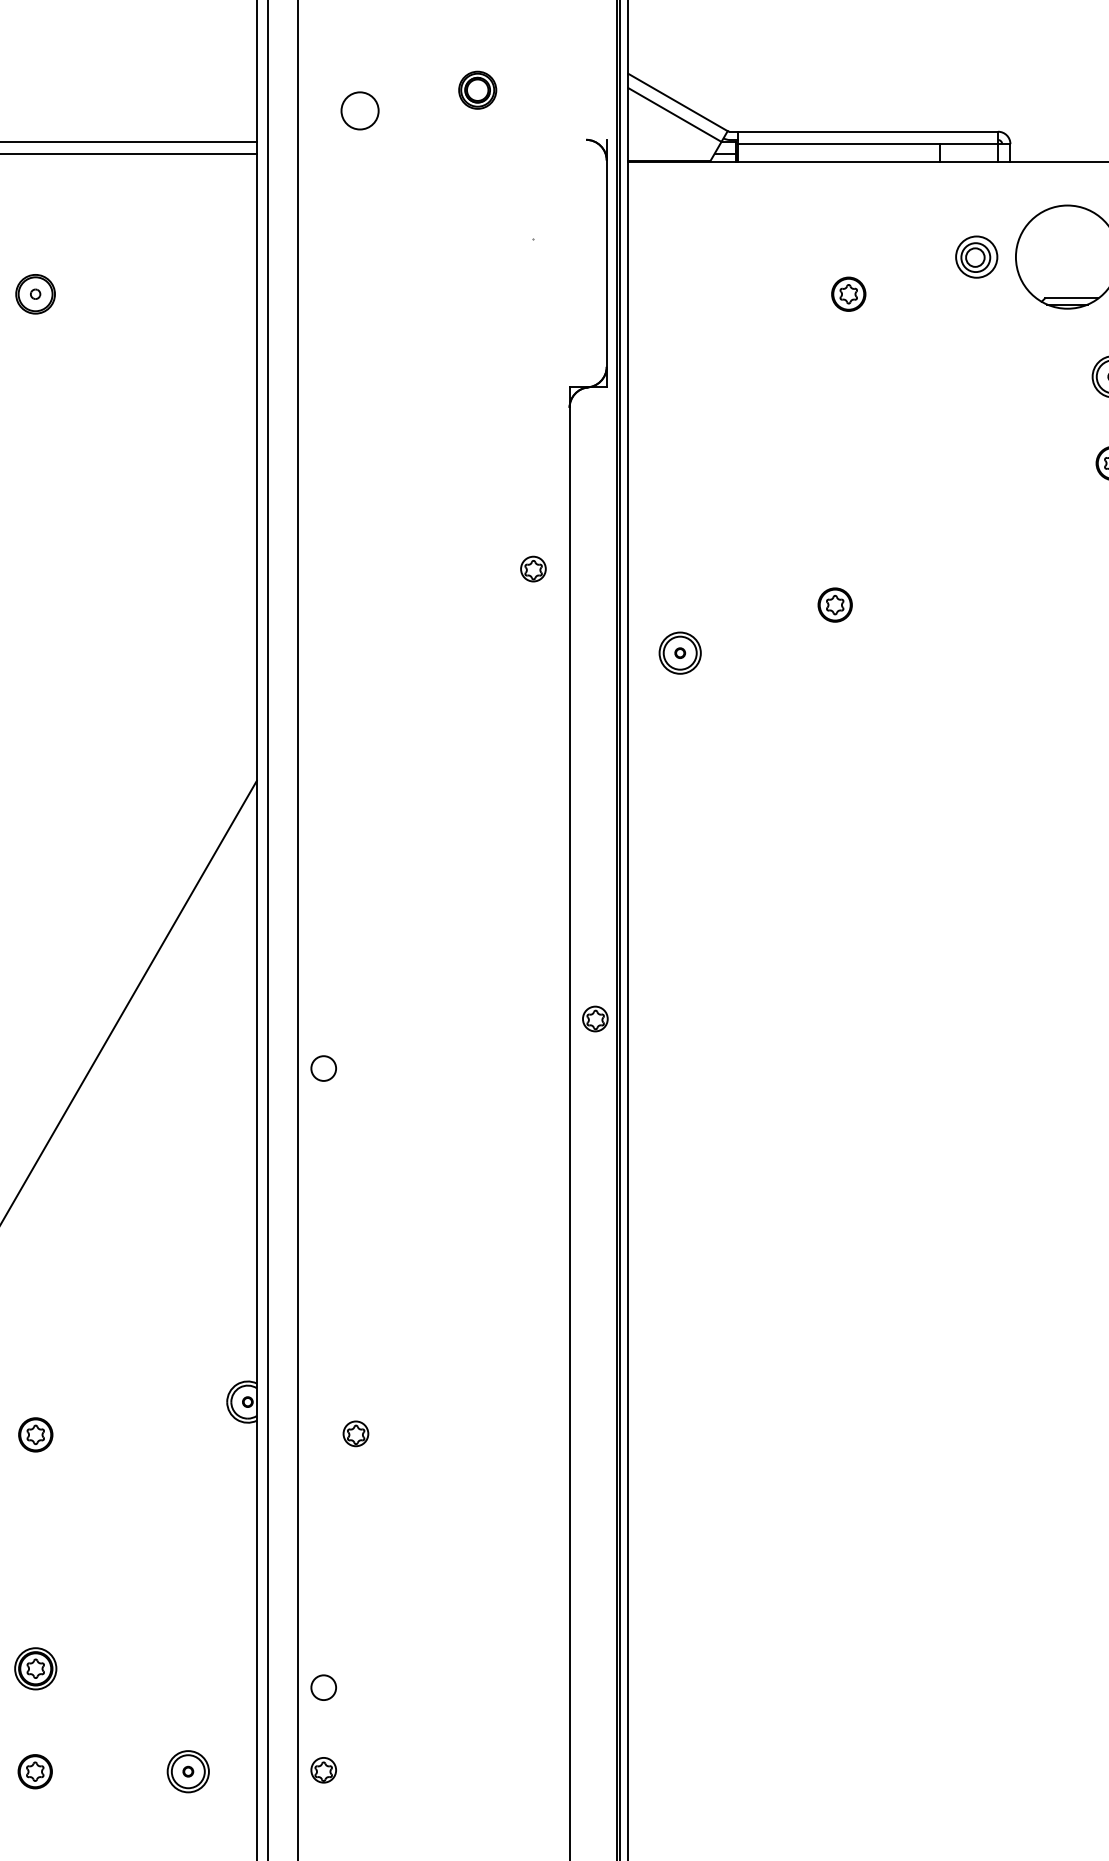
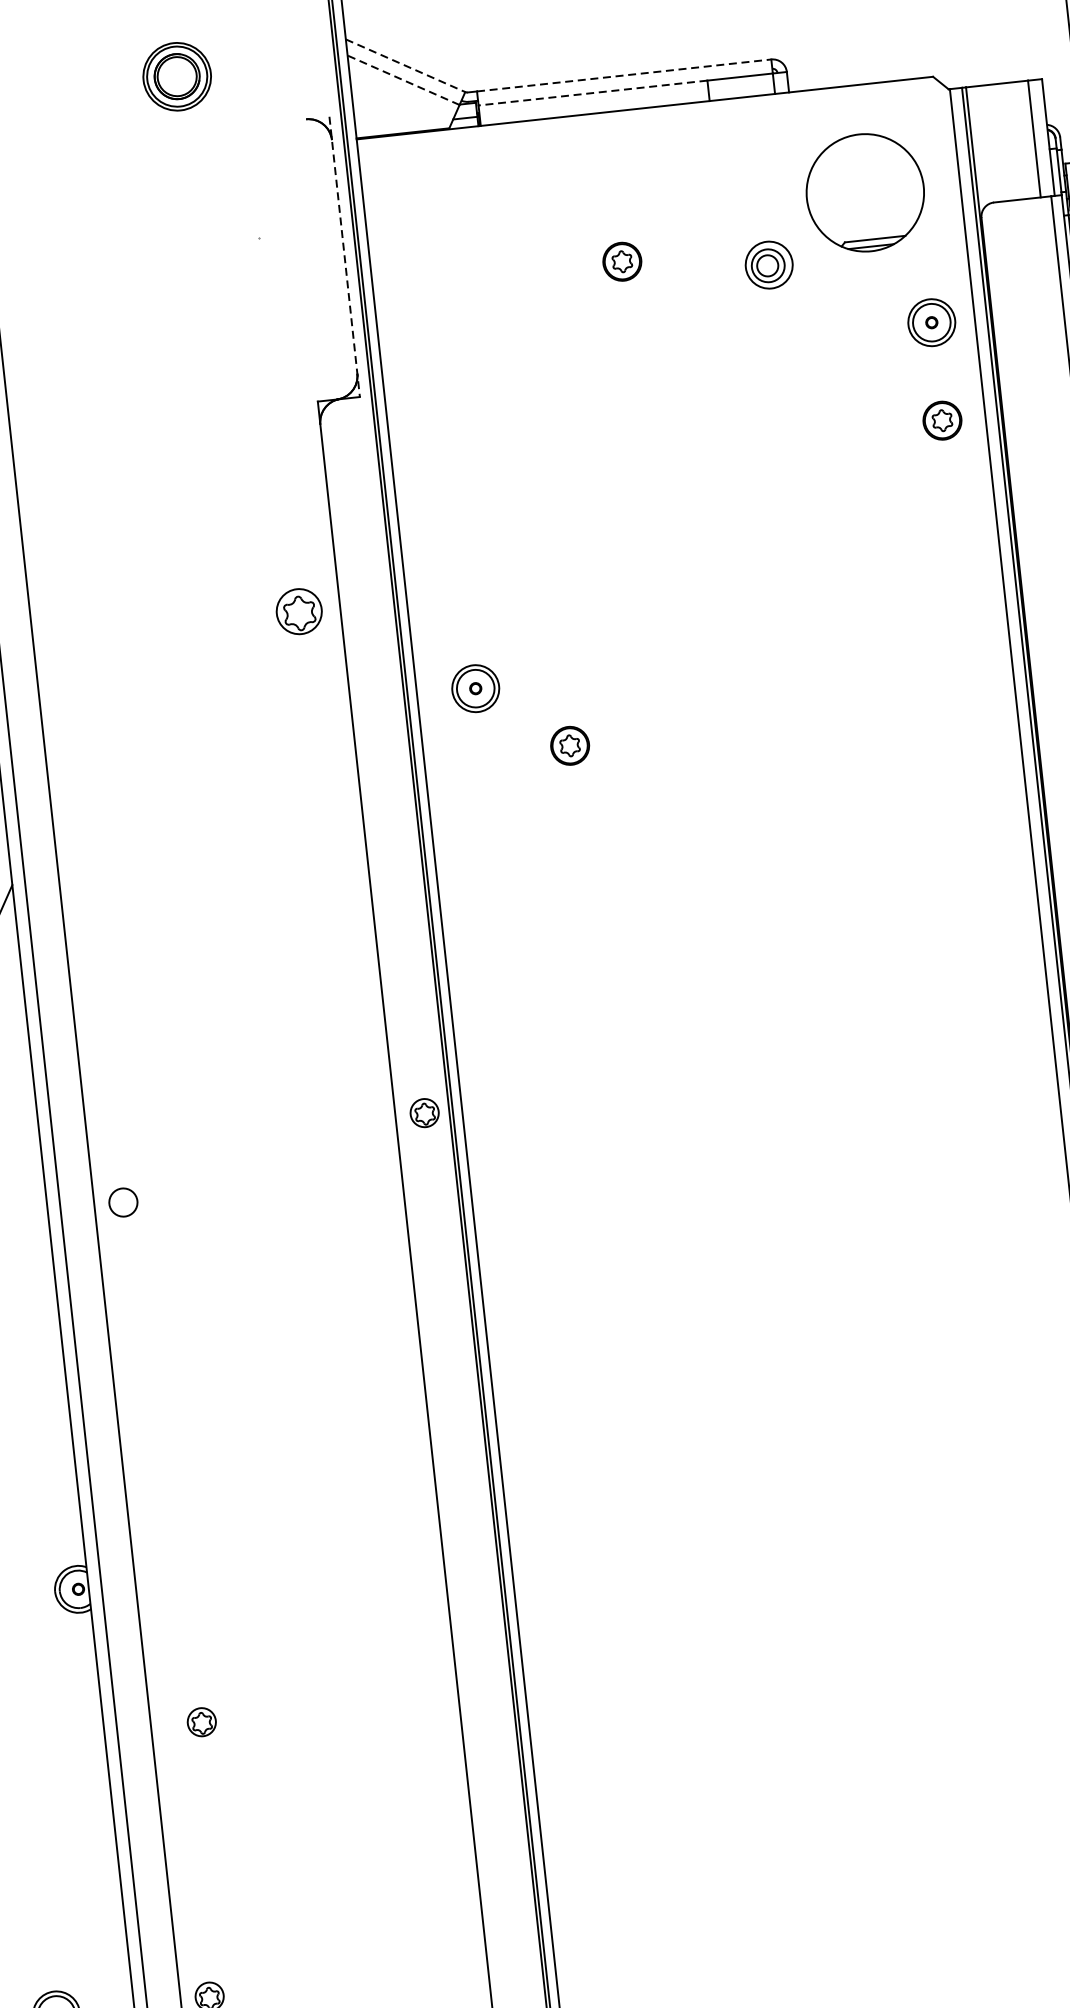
part: (477, 89) -> (177, 75), size x1.6
line: (678, 102) -> (406, 65), solid -> dashed
circle: (359, 110) -> (46, 113), removed
line: (674, 115) -> (403, 80), solid -> dashed
line: (868, 131) -> (624, 75), solid -> dashed
line: (838, 144) -> (592, 93), solid -> dashed
part: (976, 256) -> (768, 264), moved
line: (606, 263) -> (344, 256), solid -> dashed
part: (533, 568) -> (299, 610), size x1.6
part: (834, 604) -> (569, 745), moved
part: (355, 1433) -> (201, 1721), moved
circle: (323, 1687) -> (199, 1902), removed

